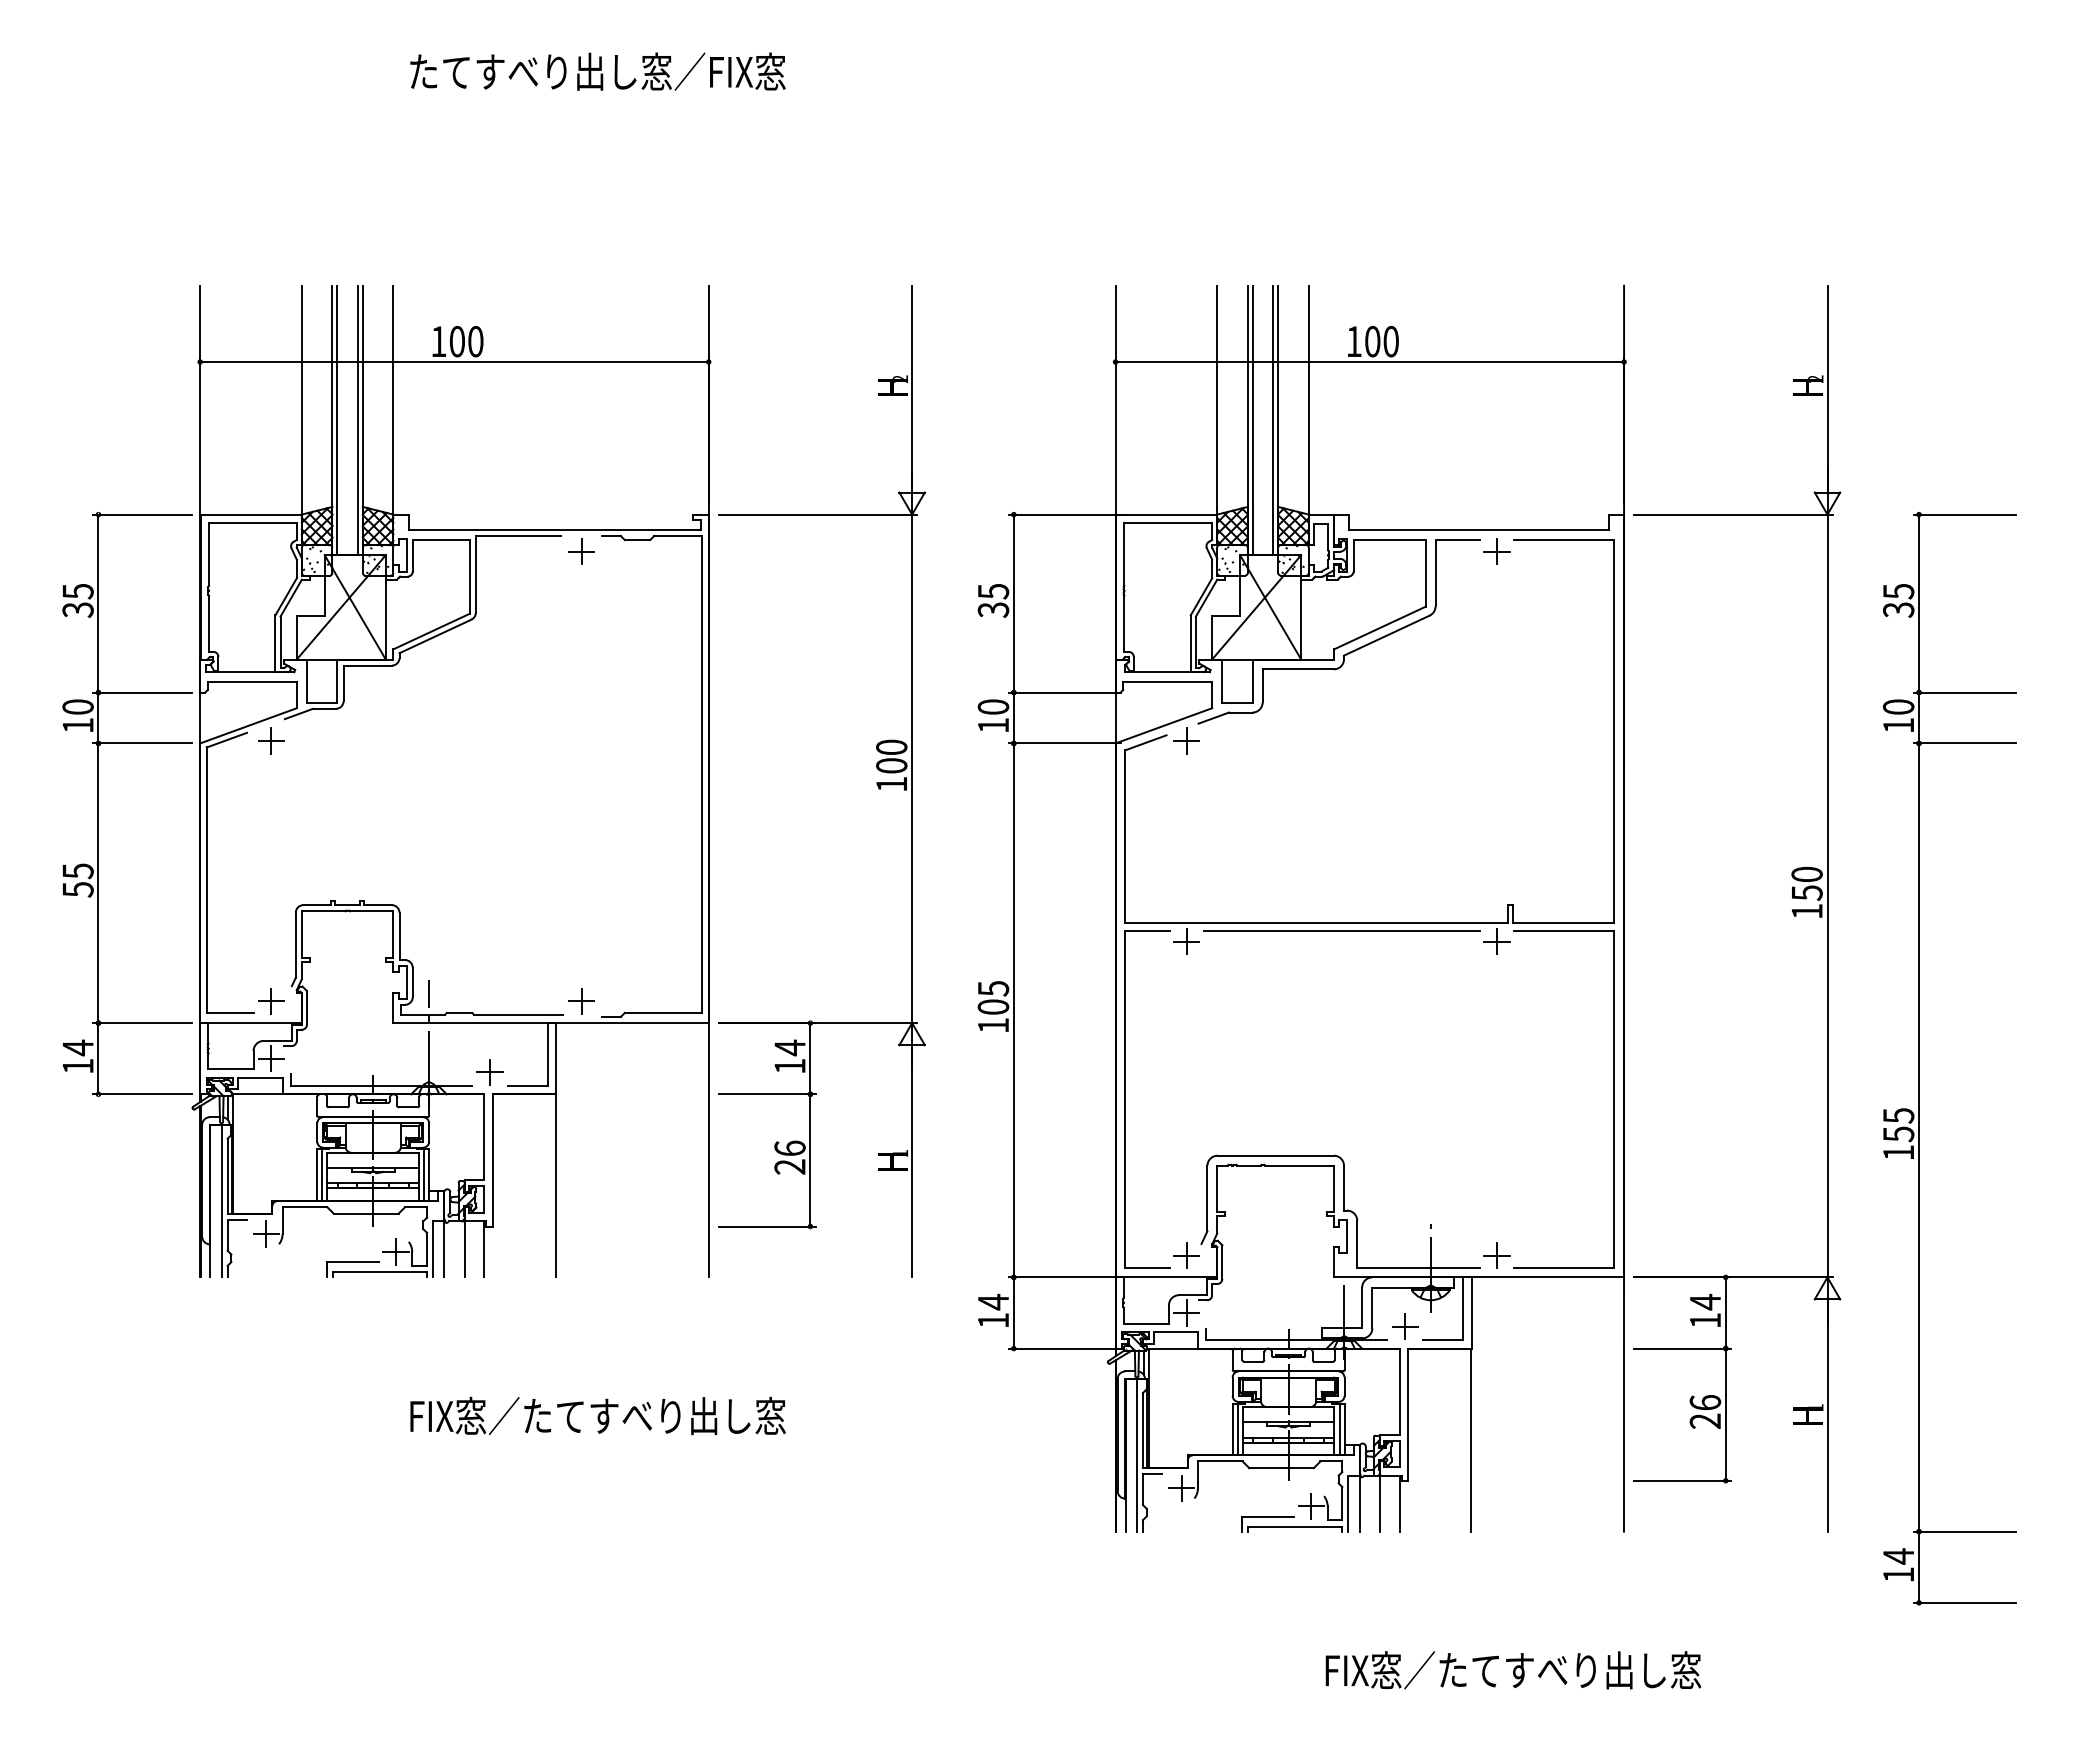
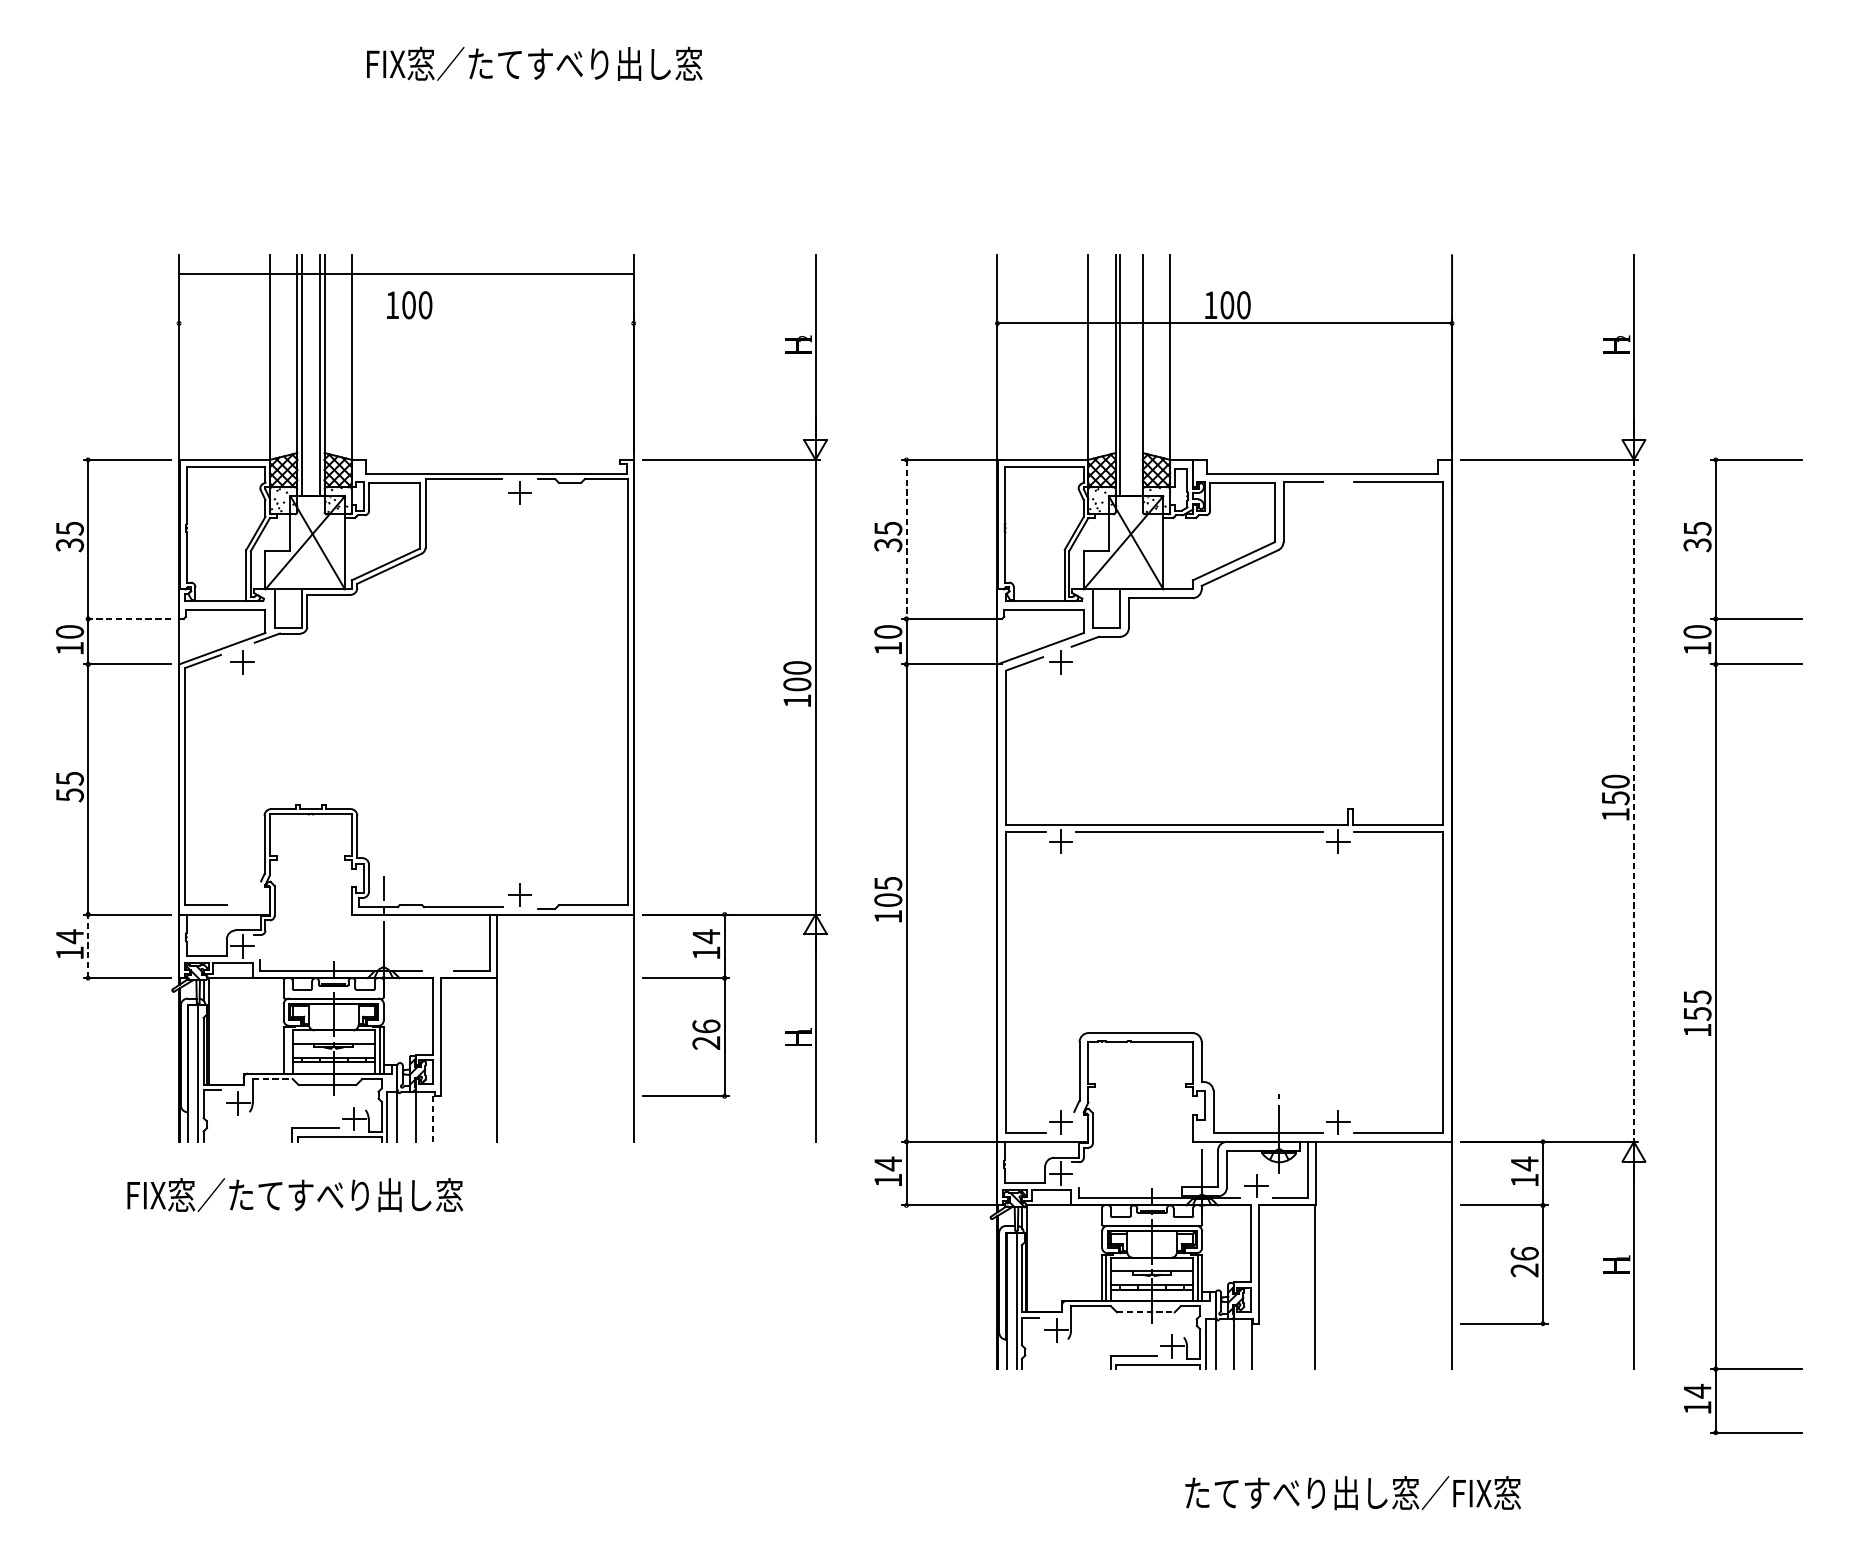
text: (581, 71) -> (519, 63), たてすべり出し窓／FIX窓 -> FIX窓／たてすべり出し窓
line: (454, 362) -> (406, 274), moved
line: (1273, 420) -> (1138, 375), removed
part: (1496, 551) -> (1338, 492), removed
line: (1013, 603) -> (906, 539), solid -> dashed
line: (141, 692) -> (126, 618), solid -> dashed
line: (1827, 896) -> (1633, 801), solid -> dashed
part: (271, 1001) -> (242, 895), removed
line: (98, 1058) -> (88, 946), solid -> dashed
part: (489, 1072) -> (437, 958), removed
line: (322, 1175) -> (288, 1050), removed
line: (305, 1207) -> (273, 1079), solid -> dashed
line: (484, 1249) -> (433, 1116), solid -> dashed
text: (597, 1415) -> (294, 1194), moved
line: (1282, 1468) -> (1146, 1312), solid -> dashed
text: (1496, 1670) -> (1338, 1493), FIX窓／たてすべり出し窓 -> たてすべり出し窓／FIX窓

